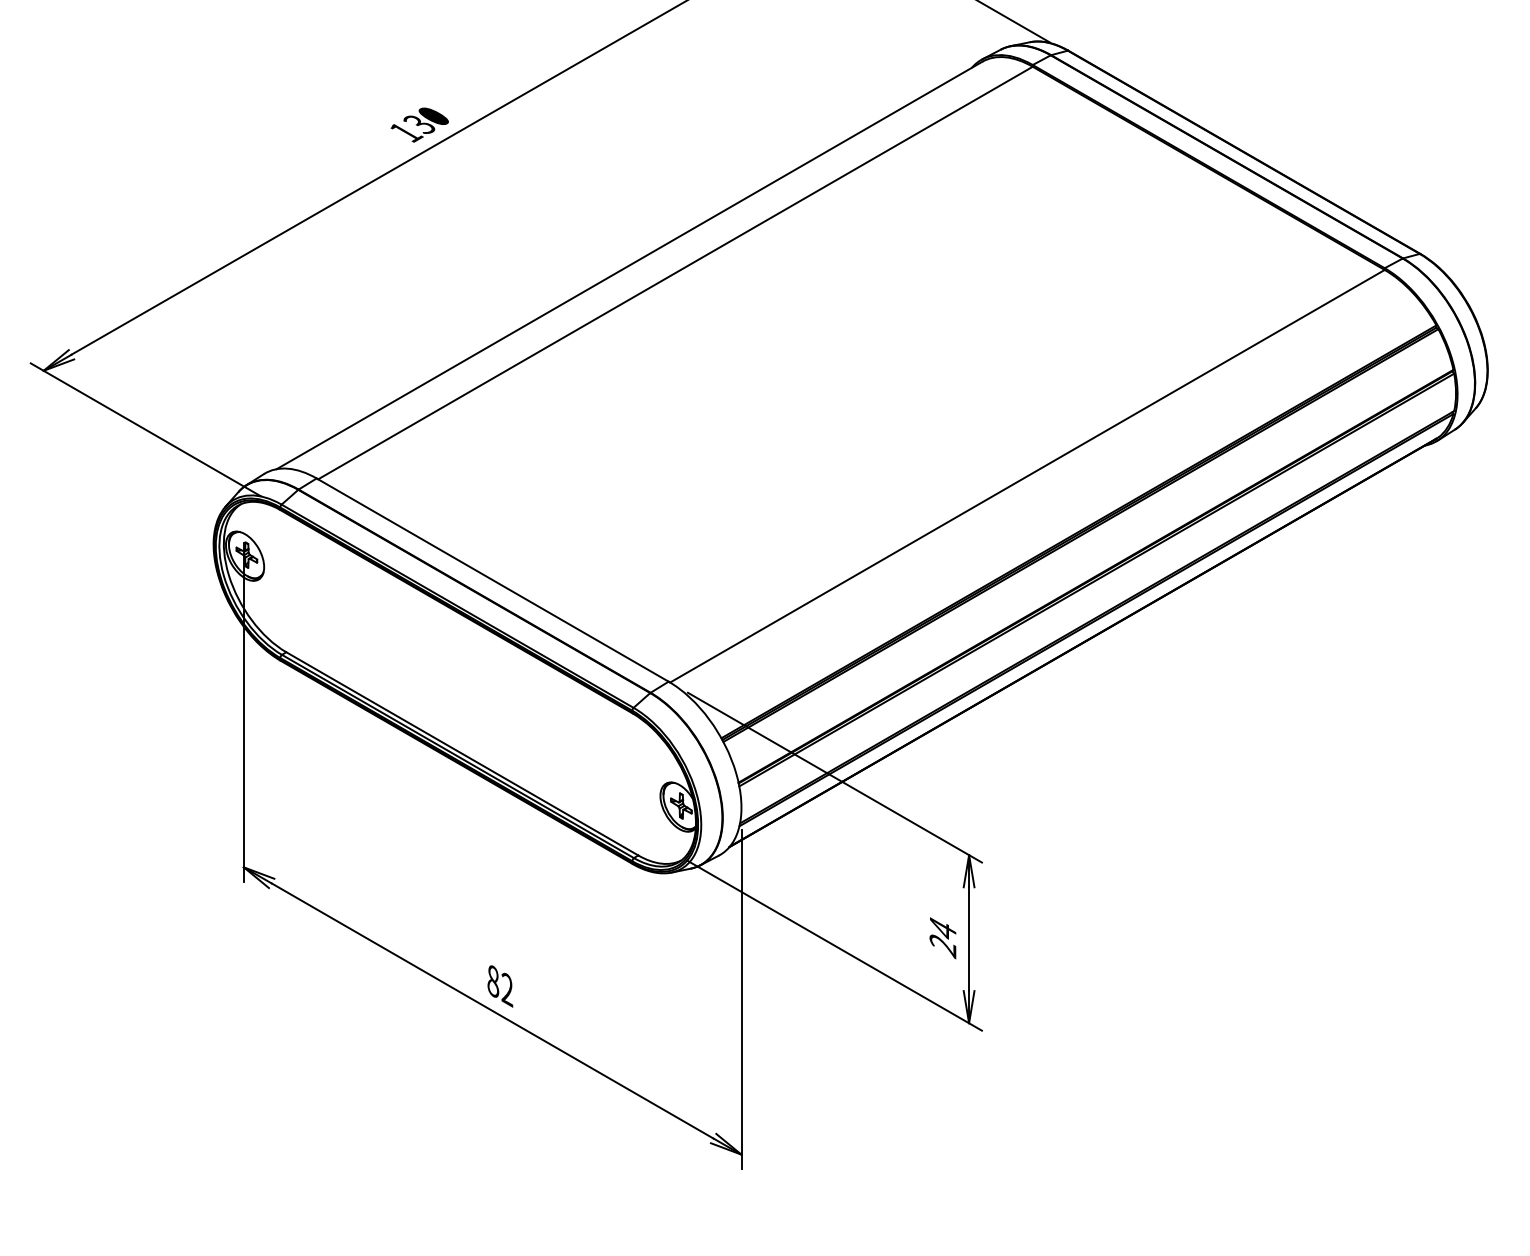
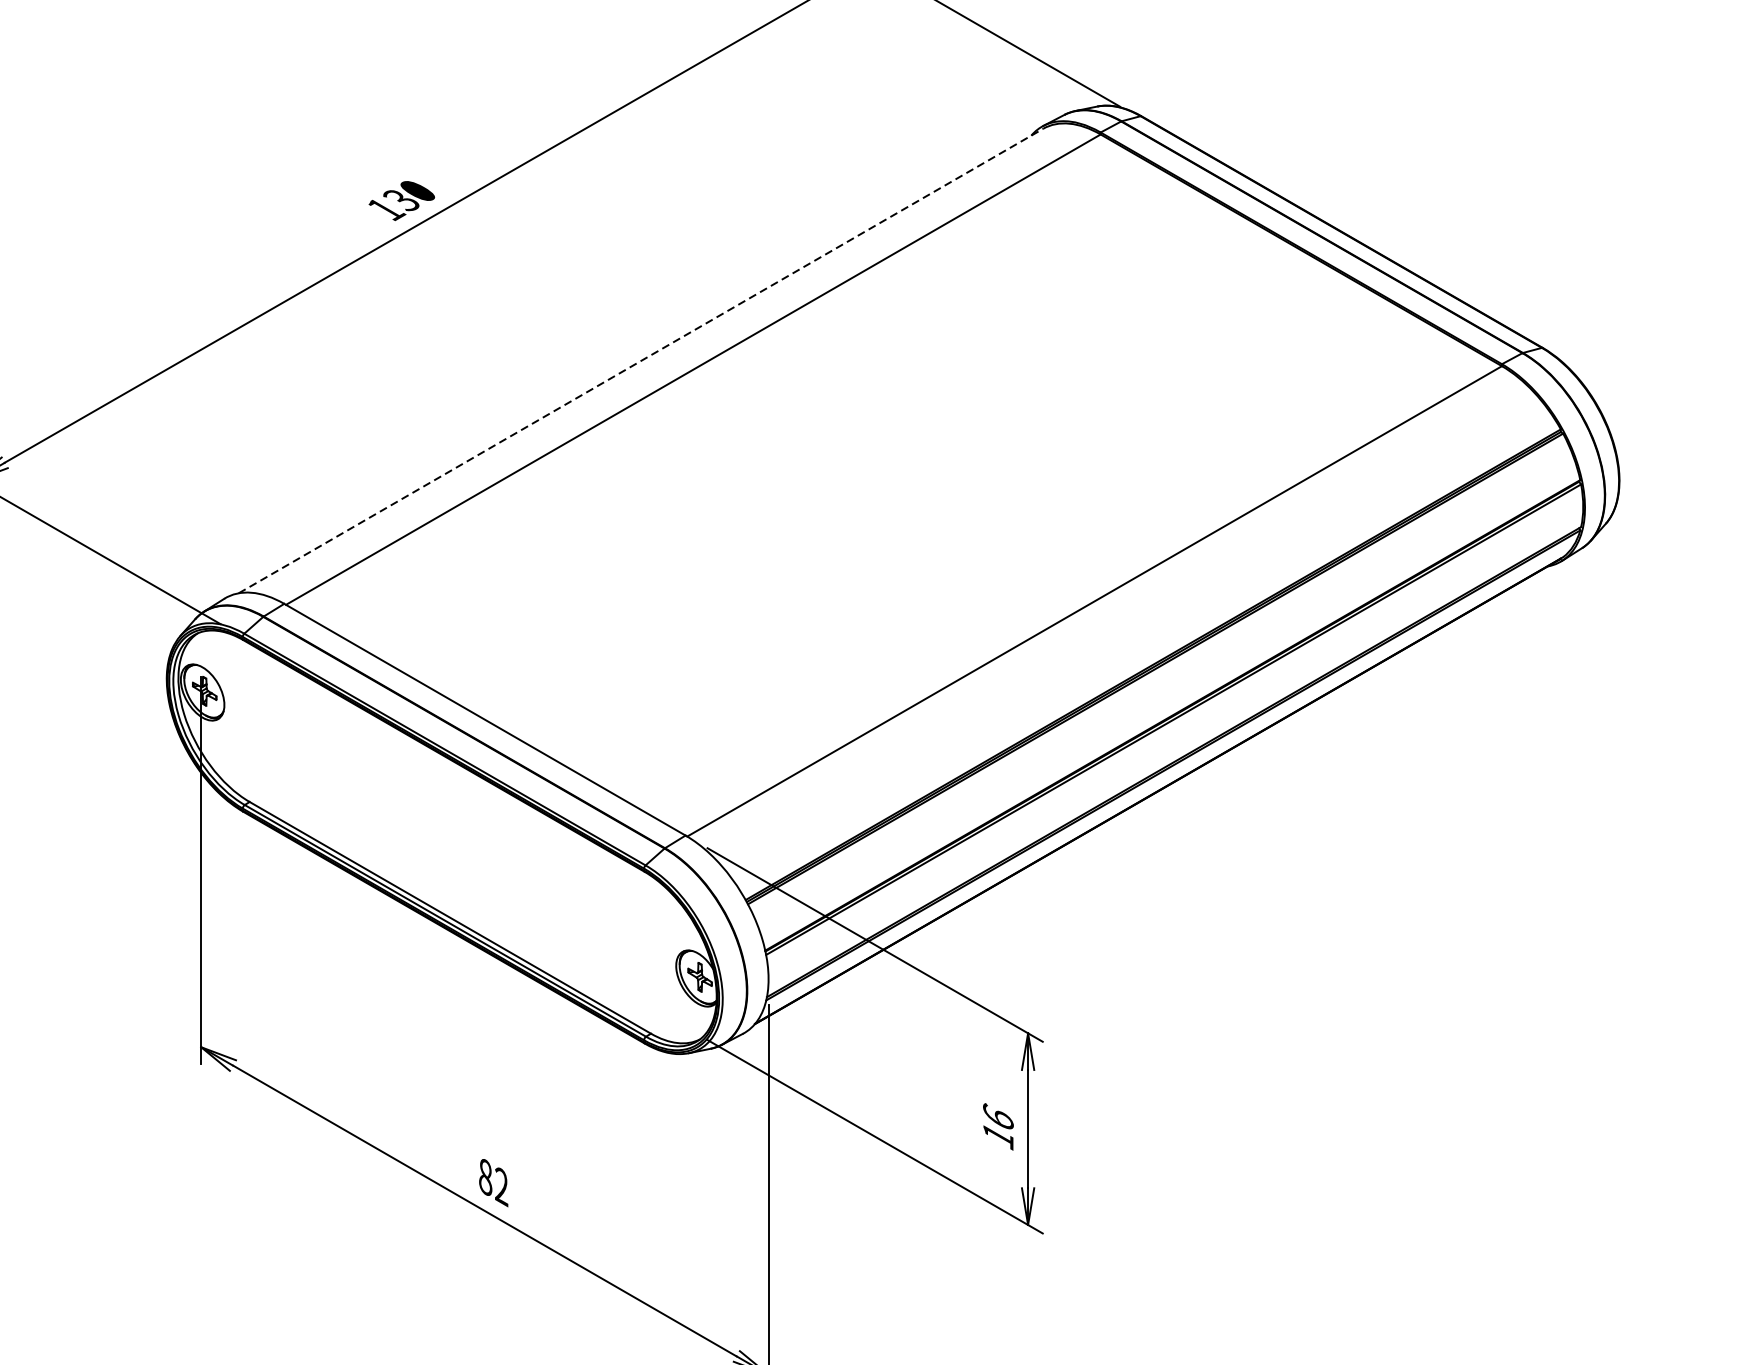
line: (629, 265) -> (640, 361), solid -> dashed
text: (942, 937) -> (997, 1127), 24 -> 16

